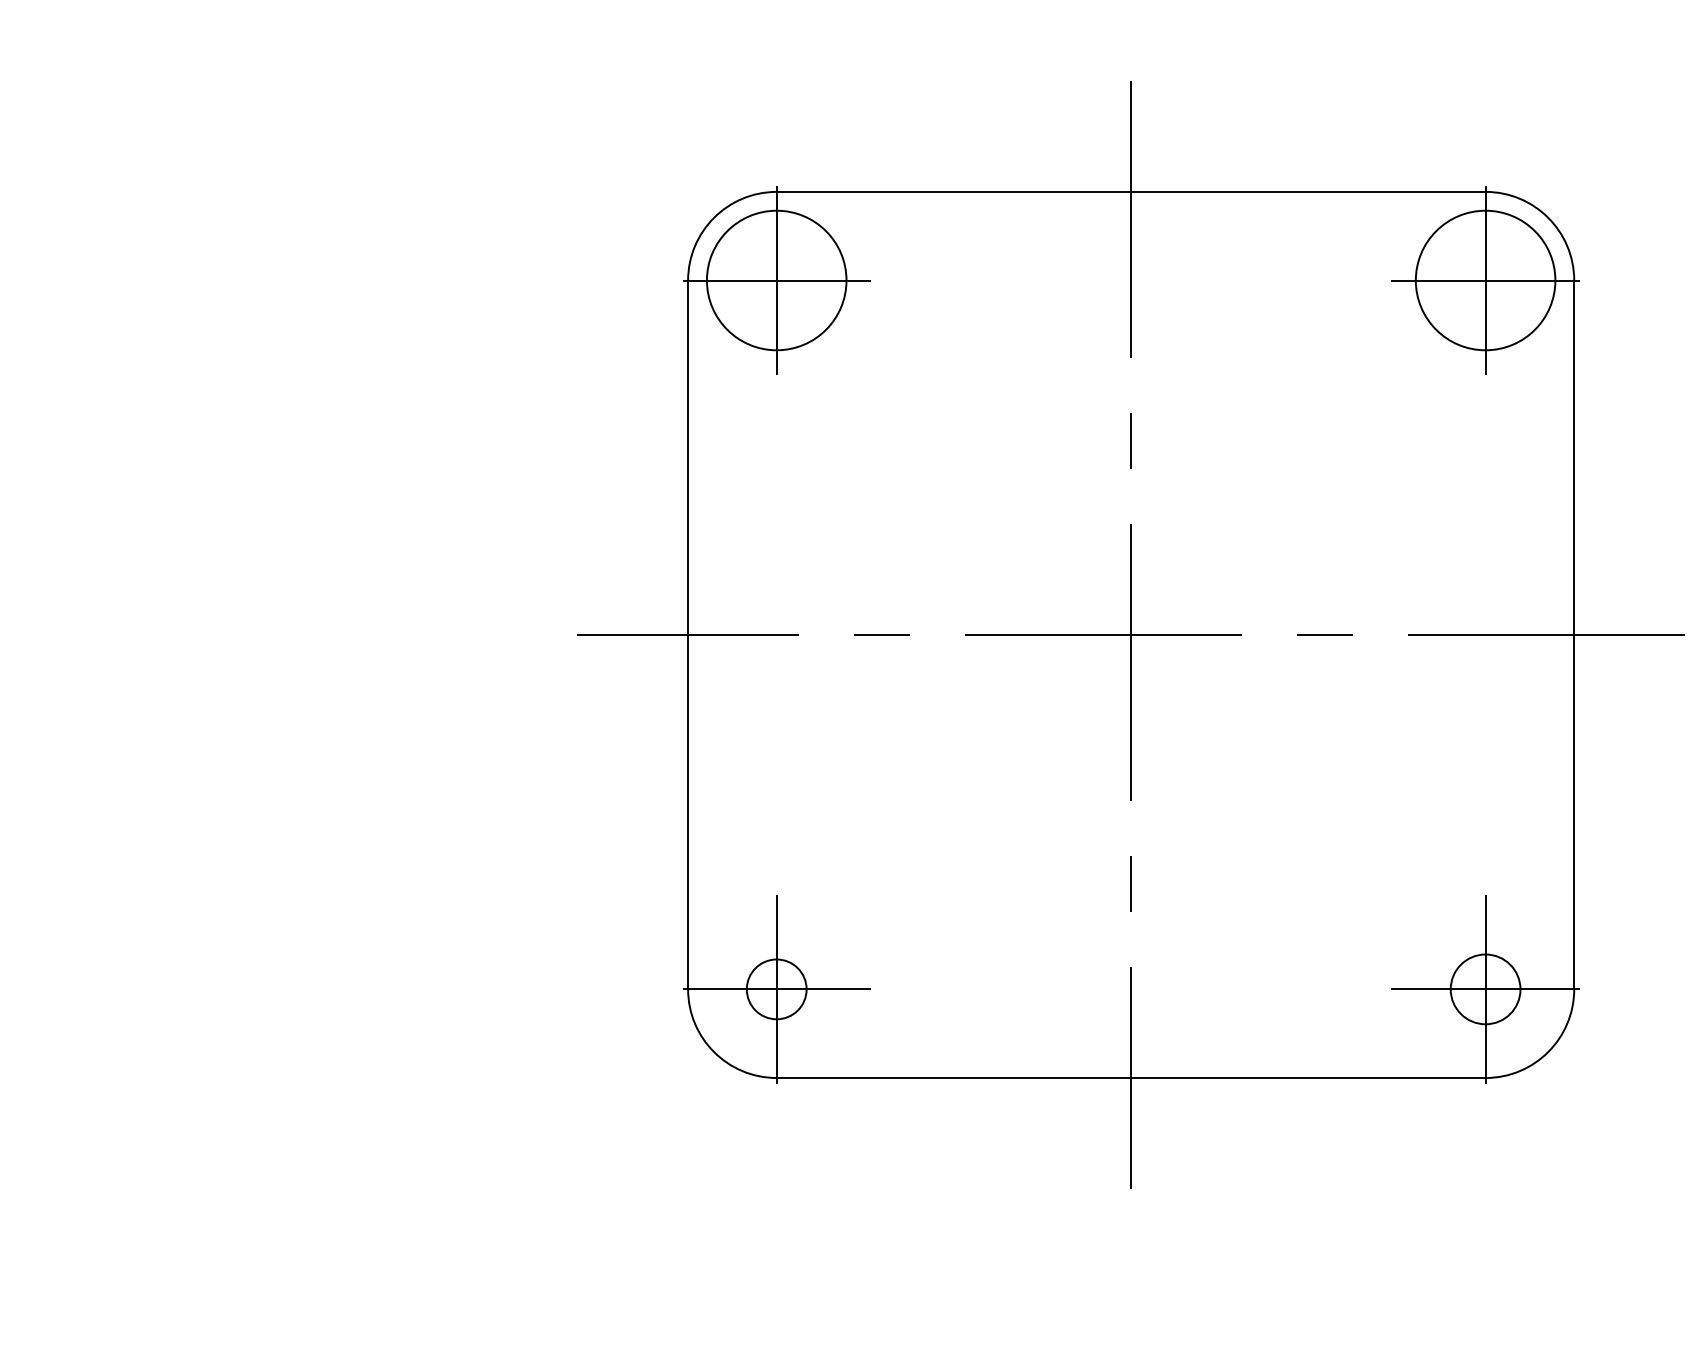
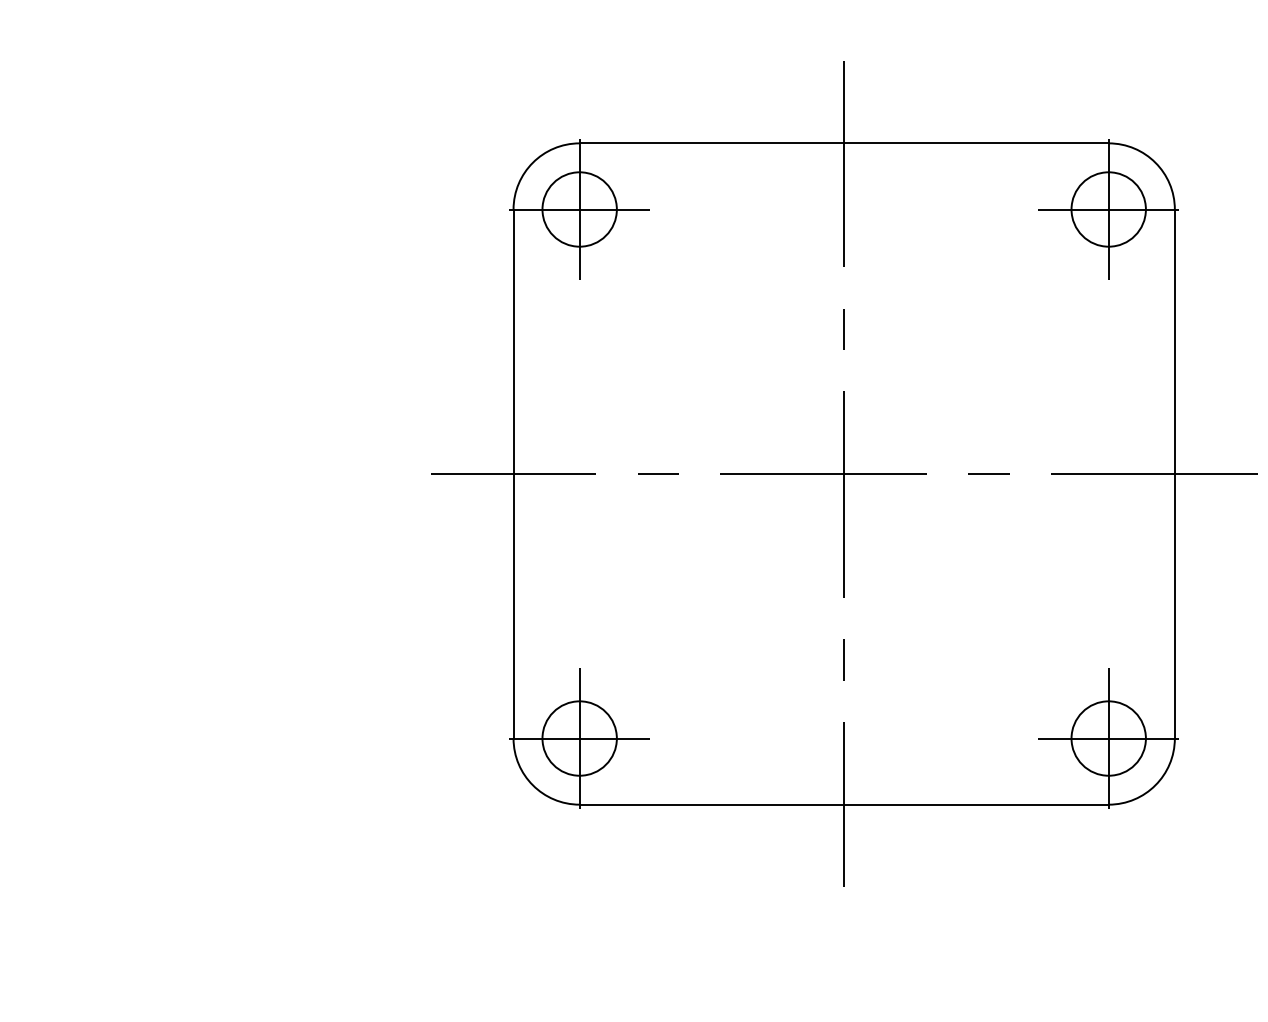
circle: (776, 280) -> (579, 209), size x0.71
circle: (1485, 280) -> (1108, 209), size x0.71
circle: (776, 989) -> (579, 738), size x1.67
circle: (1485, 989) -> (1108, 738), size x1.43

